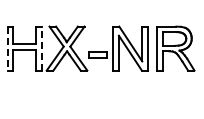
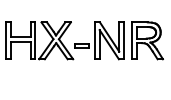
line: (7, 48) -> (6, 40), dashed -> solid
line: (41, 48) -> (34, 40), dashed -> solid

